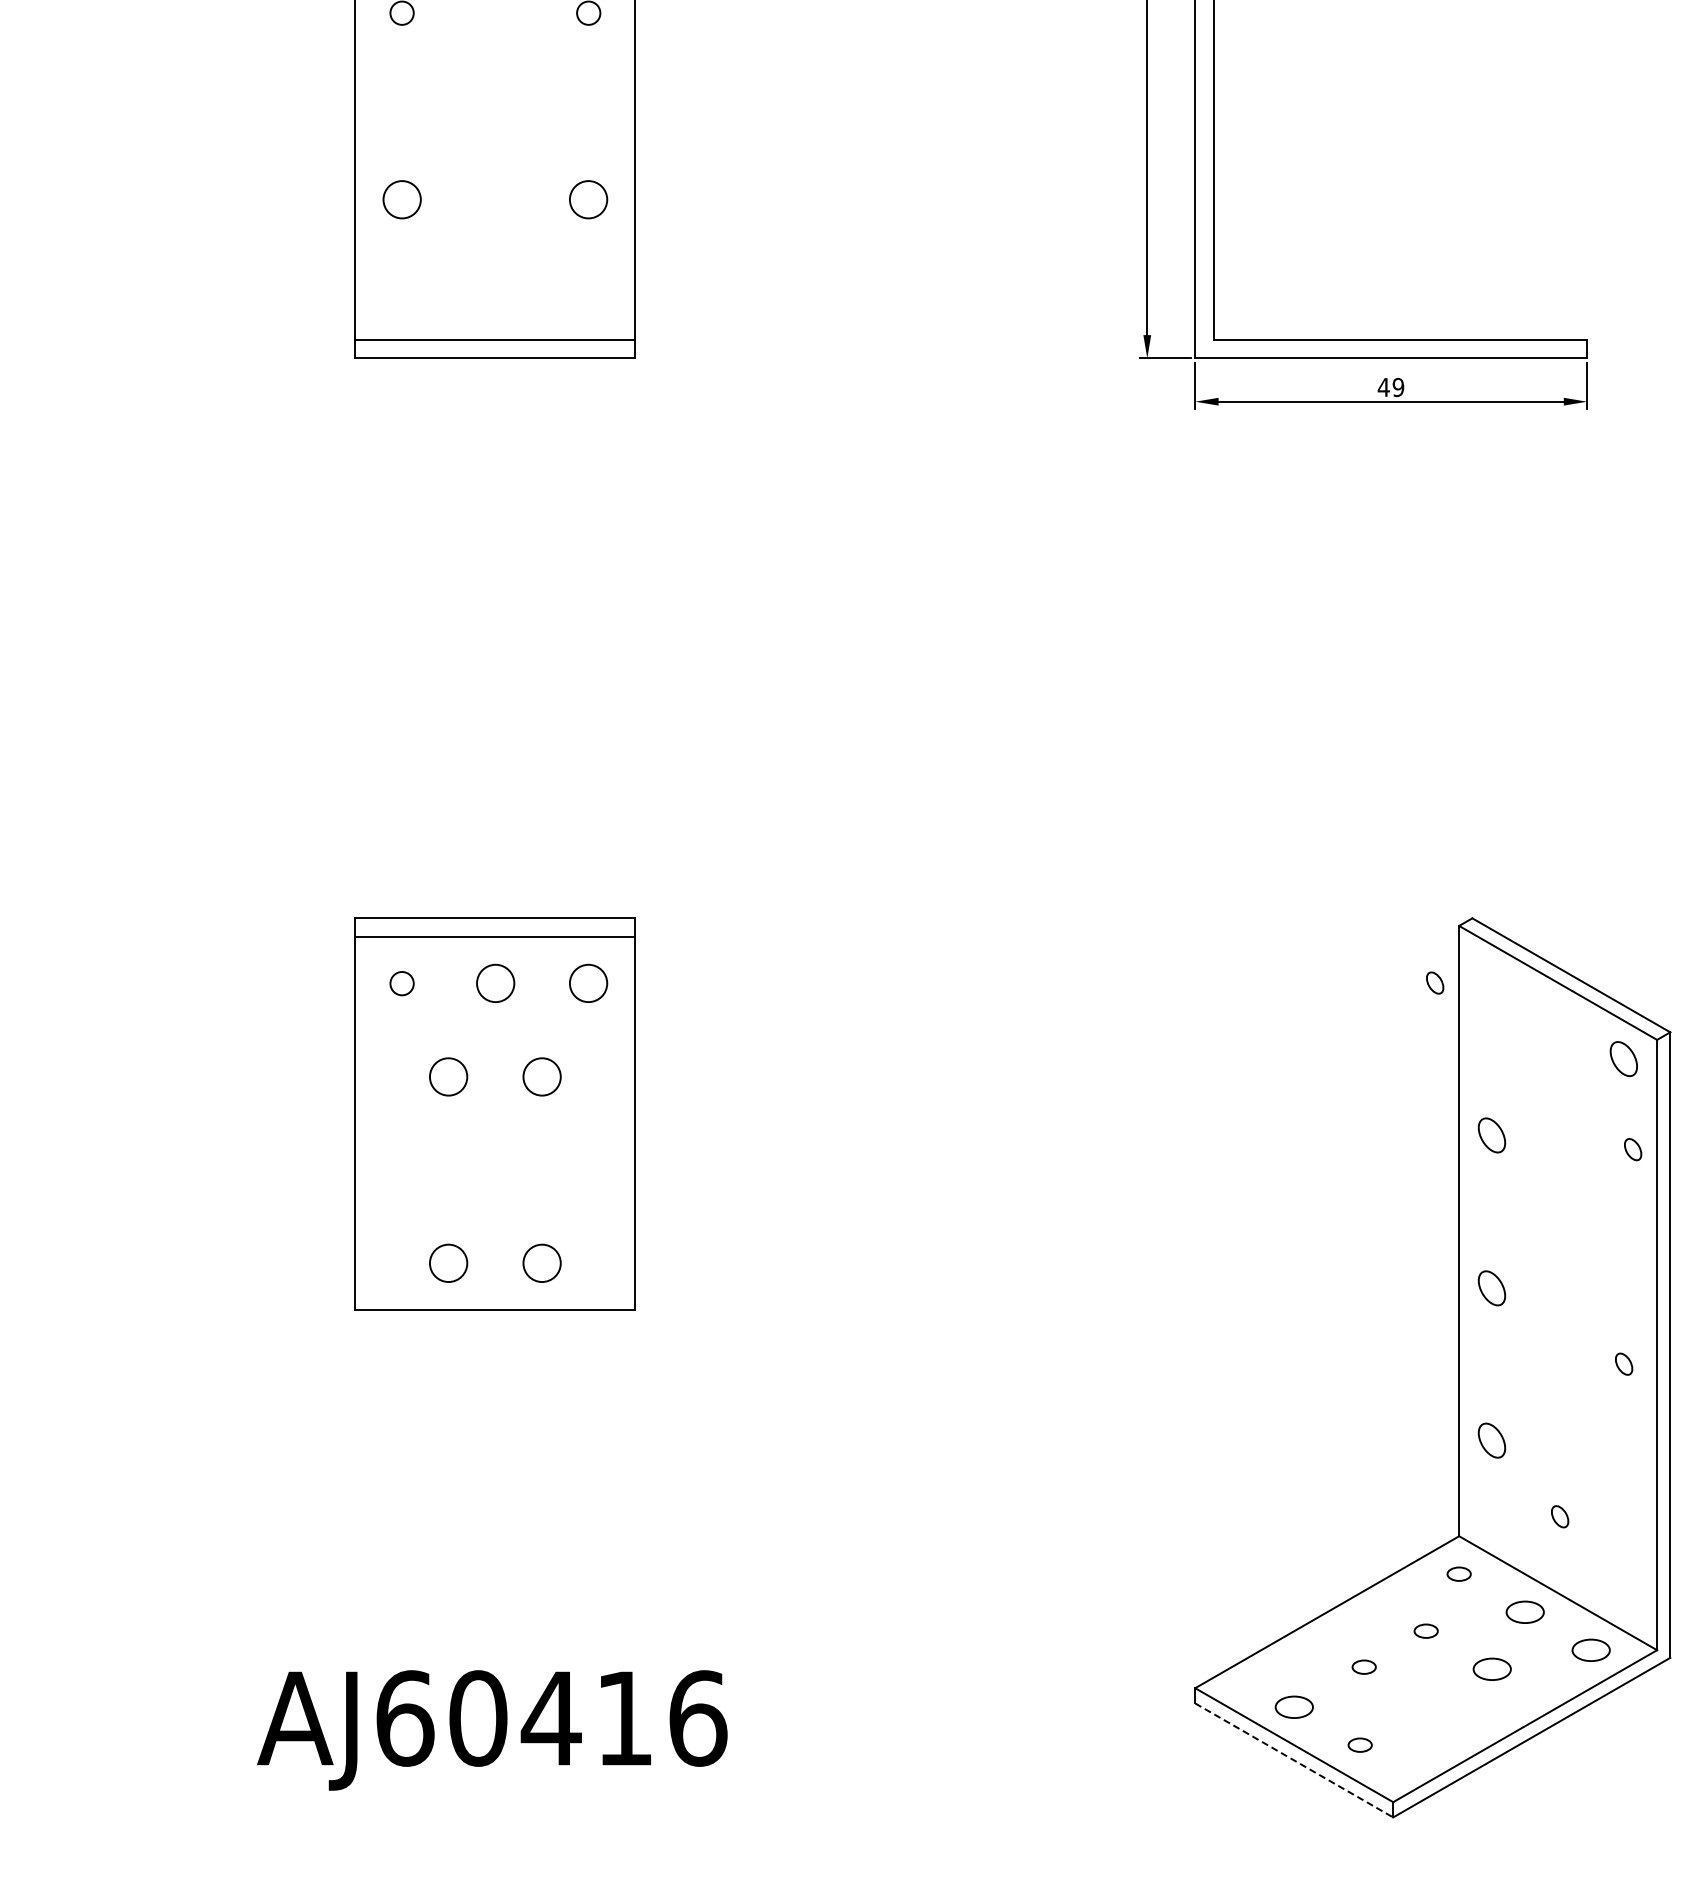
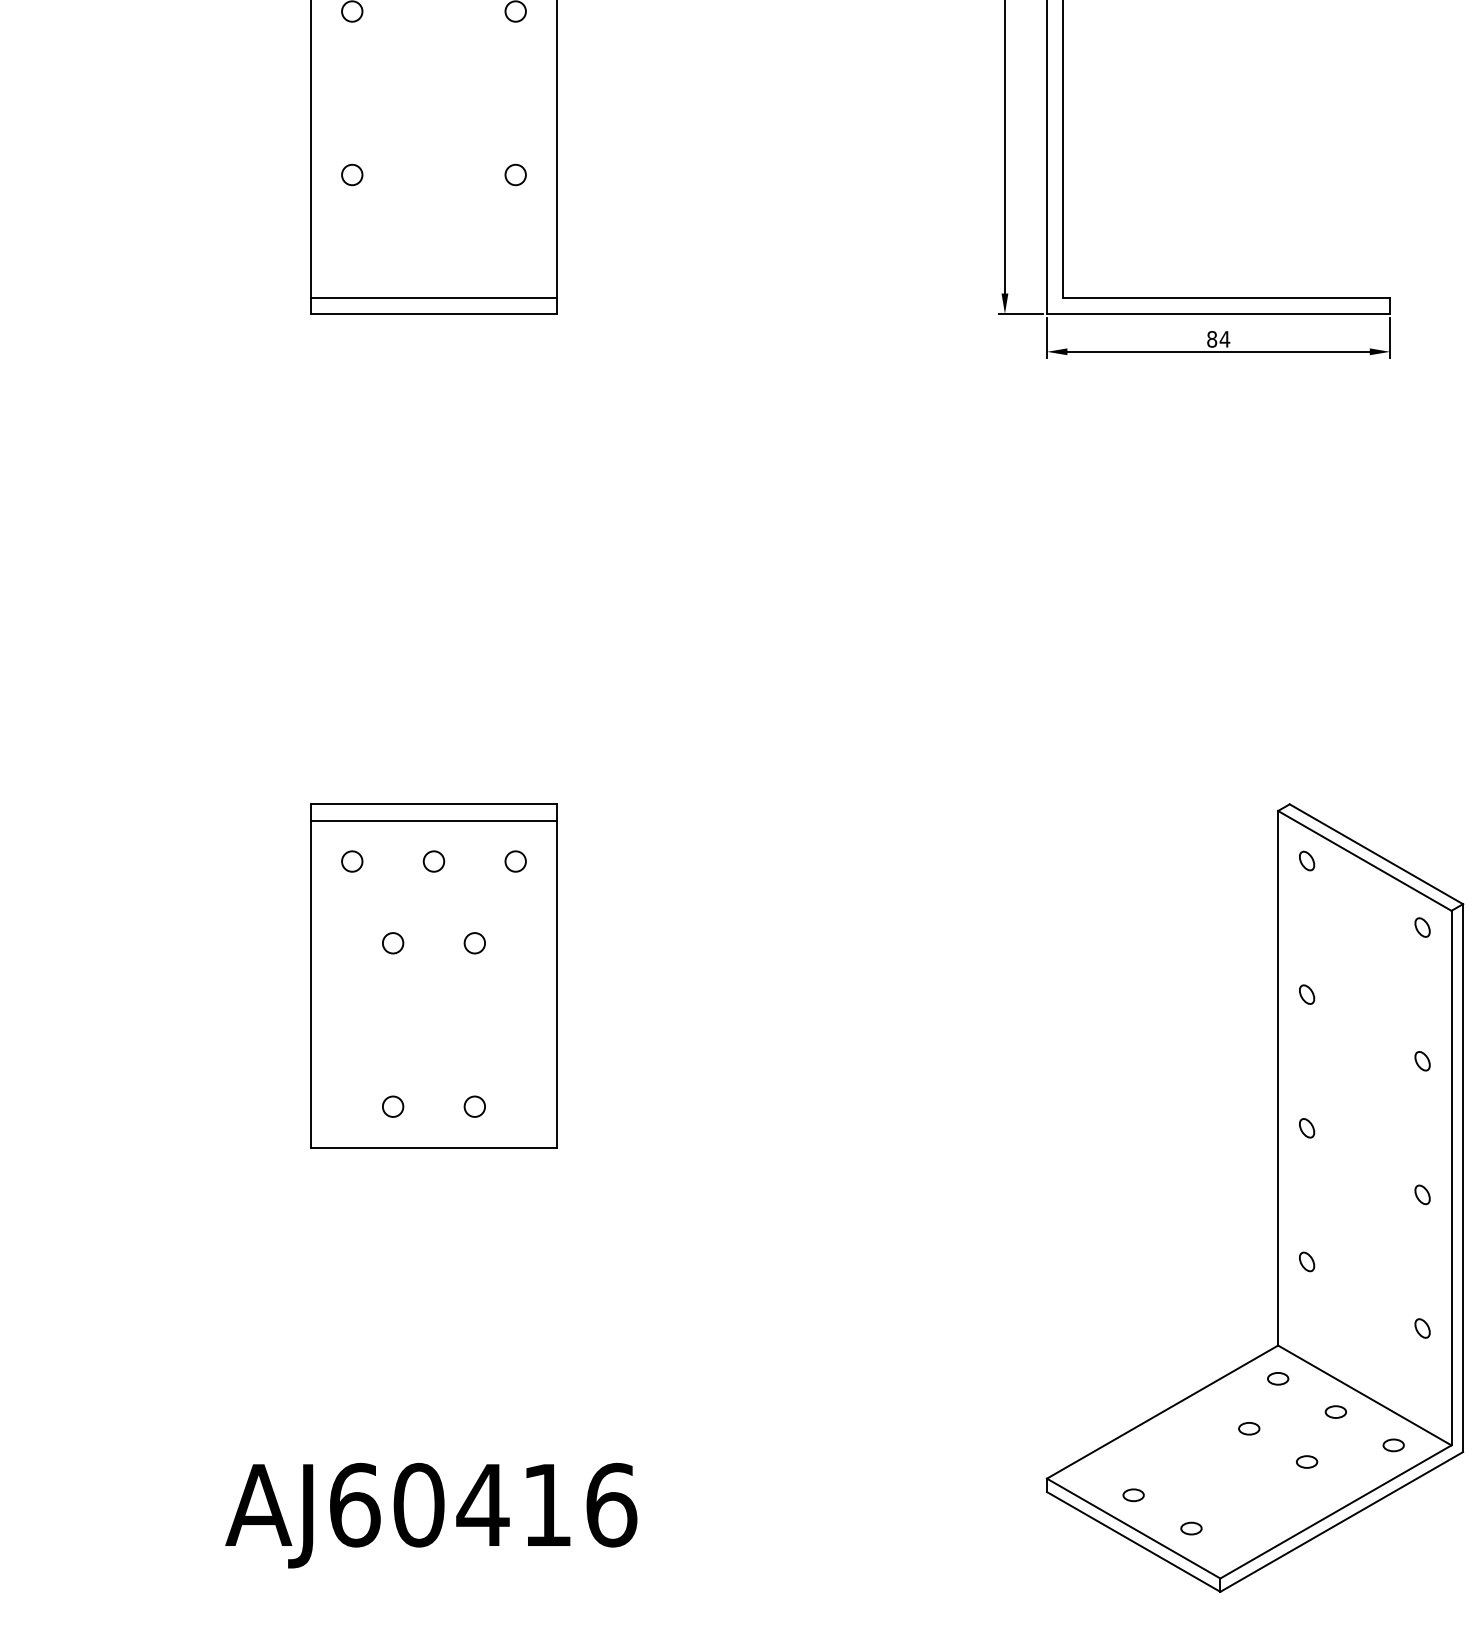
circle: (401, 199) -> (351, 174), size x0.62
circle: (588, 199) -> (515, 174), size x0.62
text: (1390, 387) -> (1217, 339), 49 -> 84
part: (1435, 982) -> (1307, 860), moved
circle: (494, 983) -> (433, 861), size x0.62
circle: (588, 983) -> (515, 861), size x0.62
part: (1624, 1058) -> (1422, 927), size x0.62
circle: (448, 1076) -> (392, 942), size x0.62
circle: (541, 1076) -> (474, 942), size x0.62
part: (1492, 1135) -> (1307, 994), size x0.62
part: (1633, 1149) -> (1422, 1061), moved
circle: (448, 1263) -> (392, 1106), size x0.62
circle: (541, 1263) -> (474, 1106), size x0.62
part: (1492, 1287) -> (1307, 1127), size x0.62
part: (1492, 1440) -> (1307, 1261), size x0.62
part: (1560, 1516) -> (1422, 1328), moved
part: (1524, 1611) -> (1335, 1411), size x0.62
part: (1590, 1649) -> (1393, 1444), size x0.62
part: (1363, 1666) -> (1194, 1459), removed
part: (1491, 1668) -> (1306, 1461), size x0.62
part: (1293, 1706) -> (1133, 1494), size x0.62
line: (1294, 1760) -> (1133, 1541), dashed -> solid

